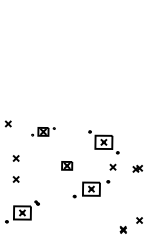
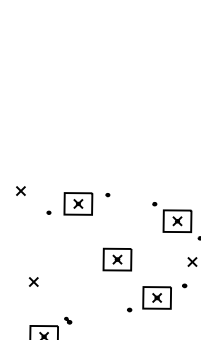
part: (43, 131) -> (78, 203), size x1.67
part: (15, 158) -> (32, 247), removed
part: (66, 165) -> (116, 259), size x1.67

